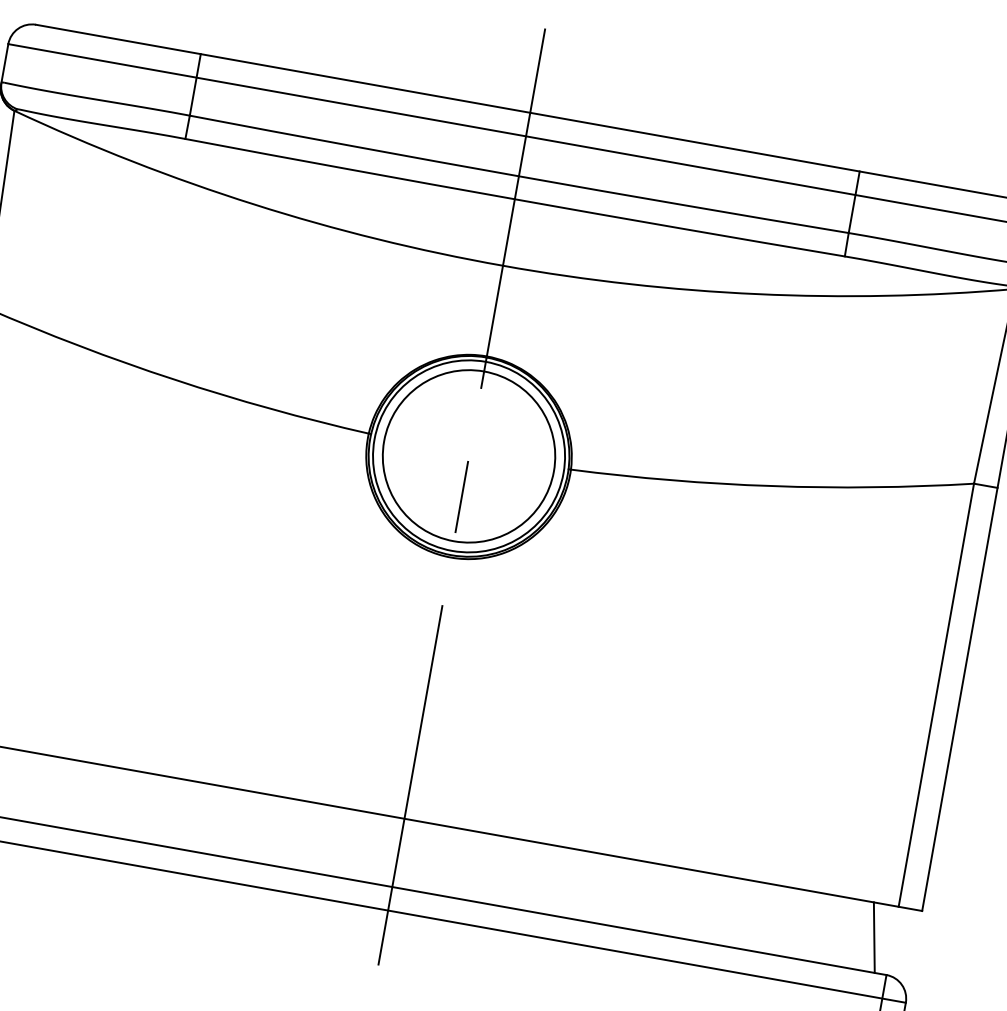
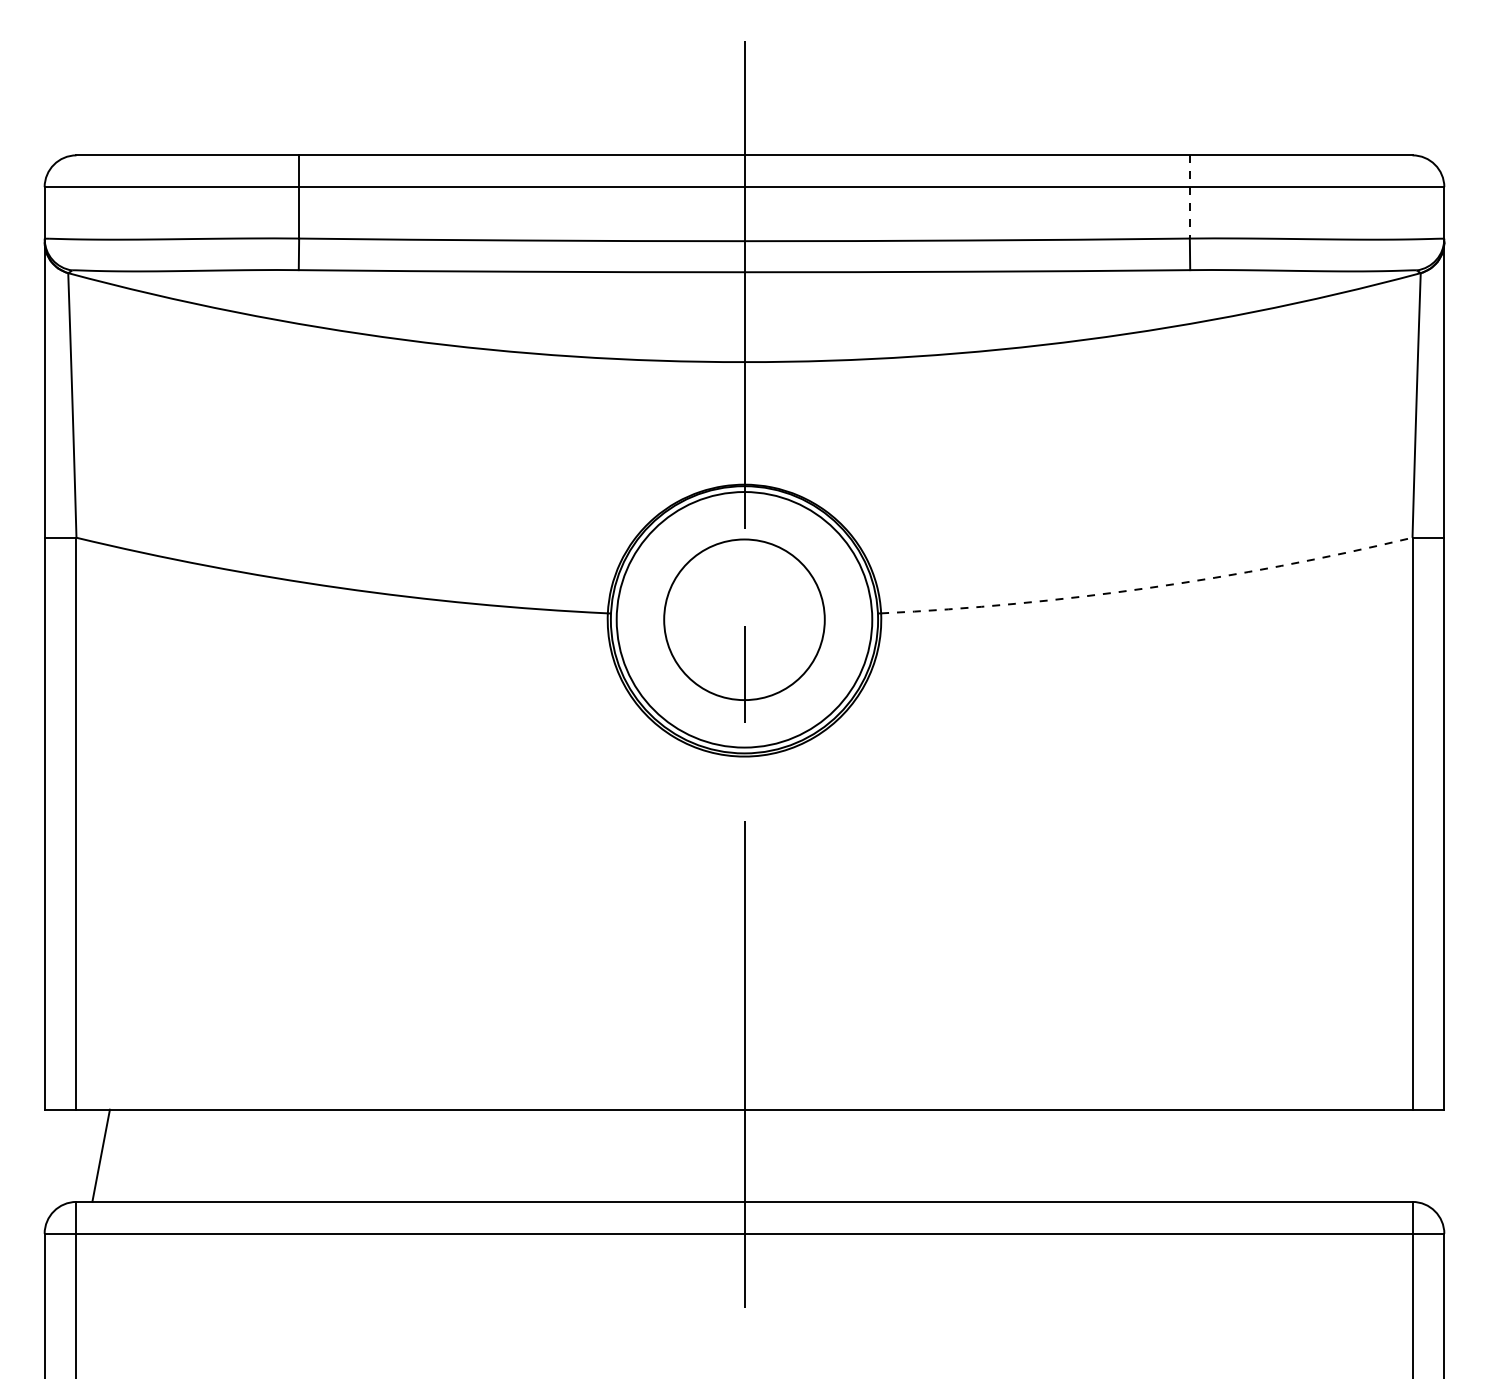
line: (854, 201) -> (1189, 196), solid -> dashed
circle: (469, 456) -> (744, 619), size x0.7
arc: (772, 486) -> (1148, 588), solid -> dashed
line: (874, 937) -> (1387, 1155), removed

